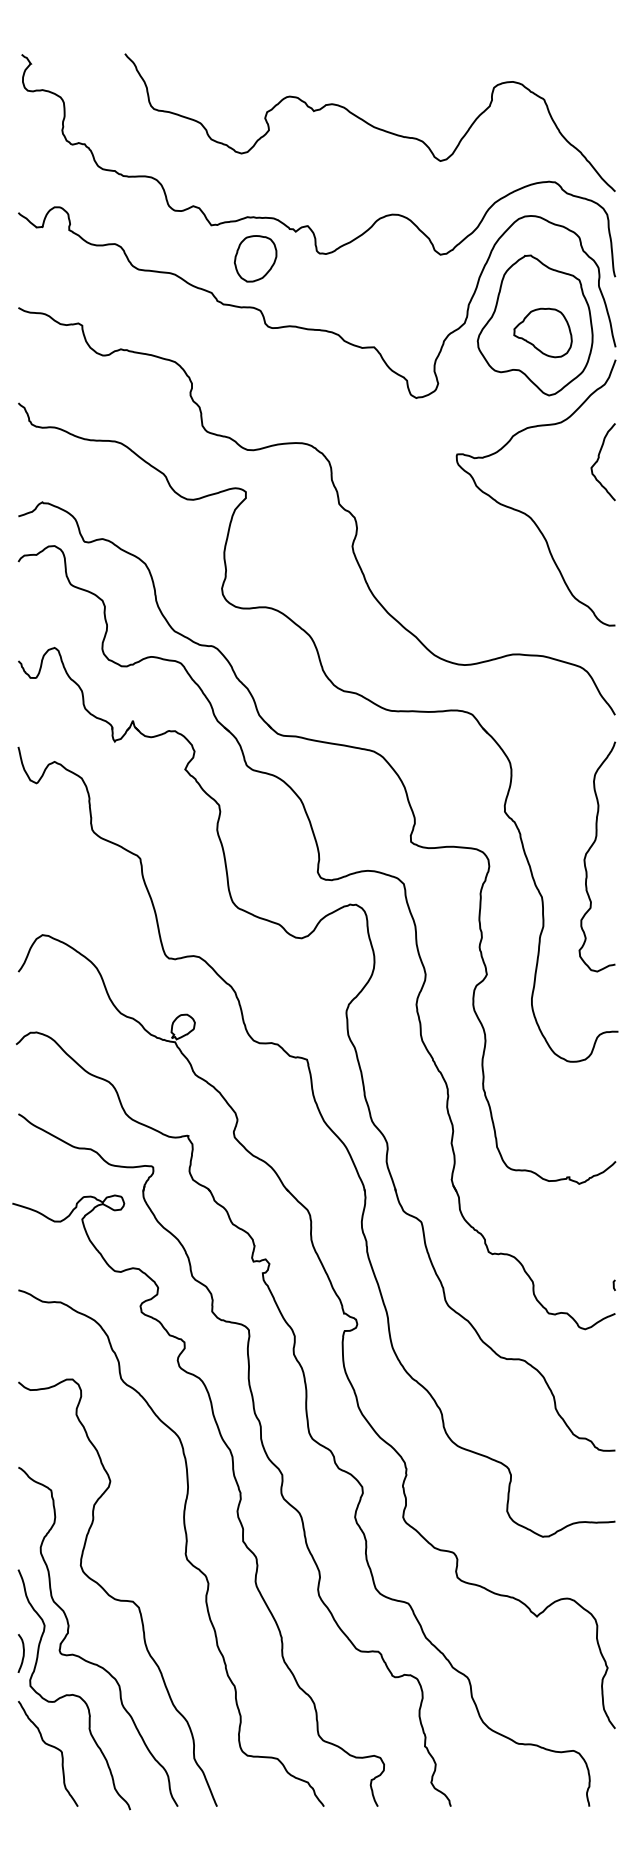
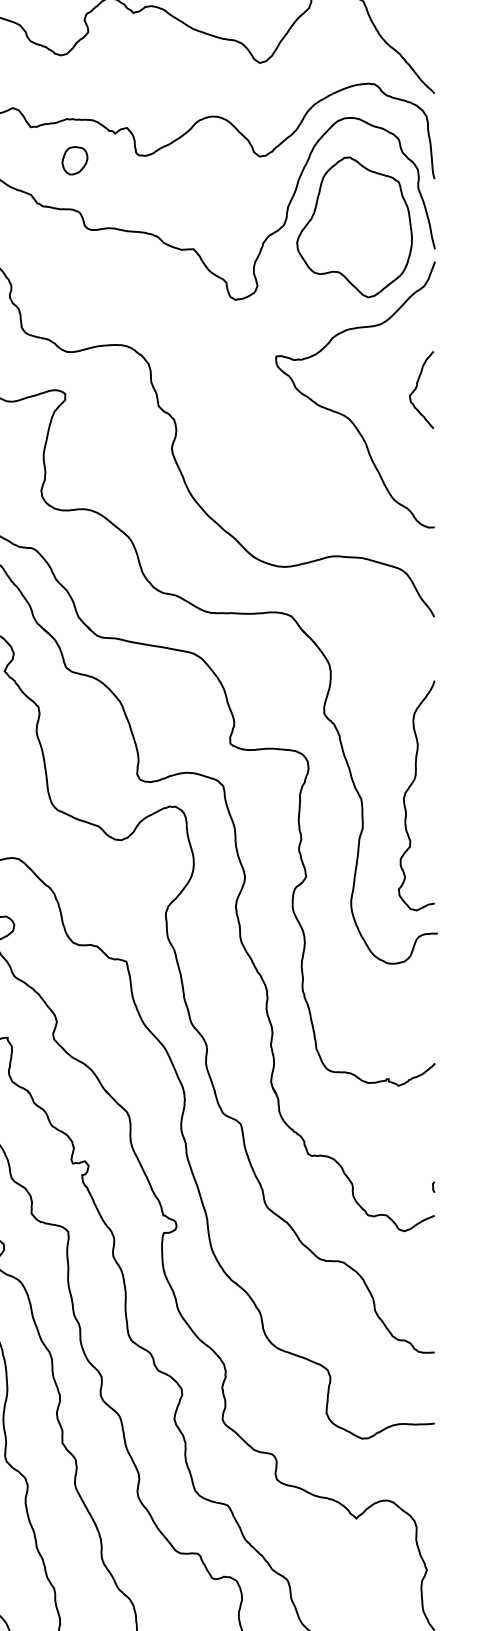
part: (255, 258) -> (74, 160), size x0.6
part: (542, 332) -> (361, 234), removed
curve: (598, 460) -> (416, 388), moved
curve: (589, 851) -> (408, 790), moved

